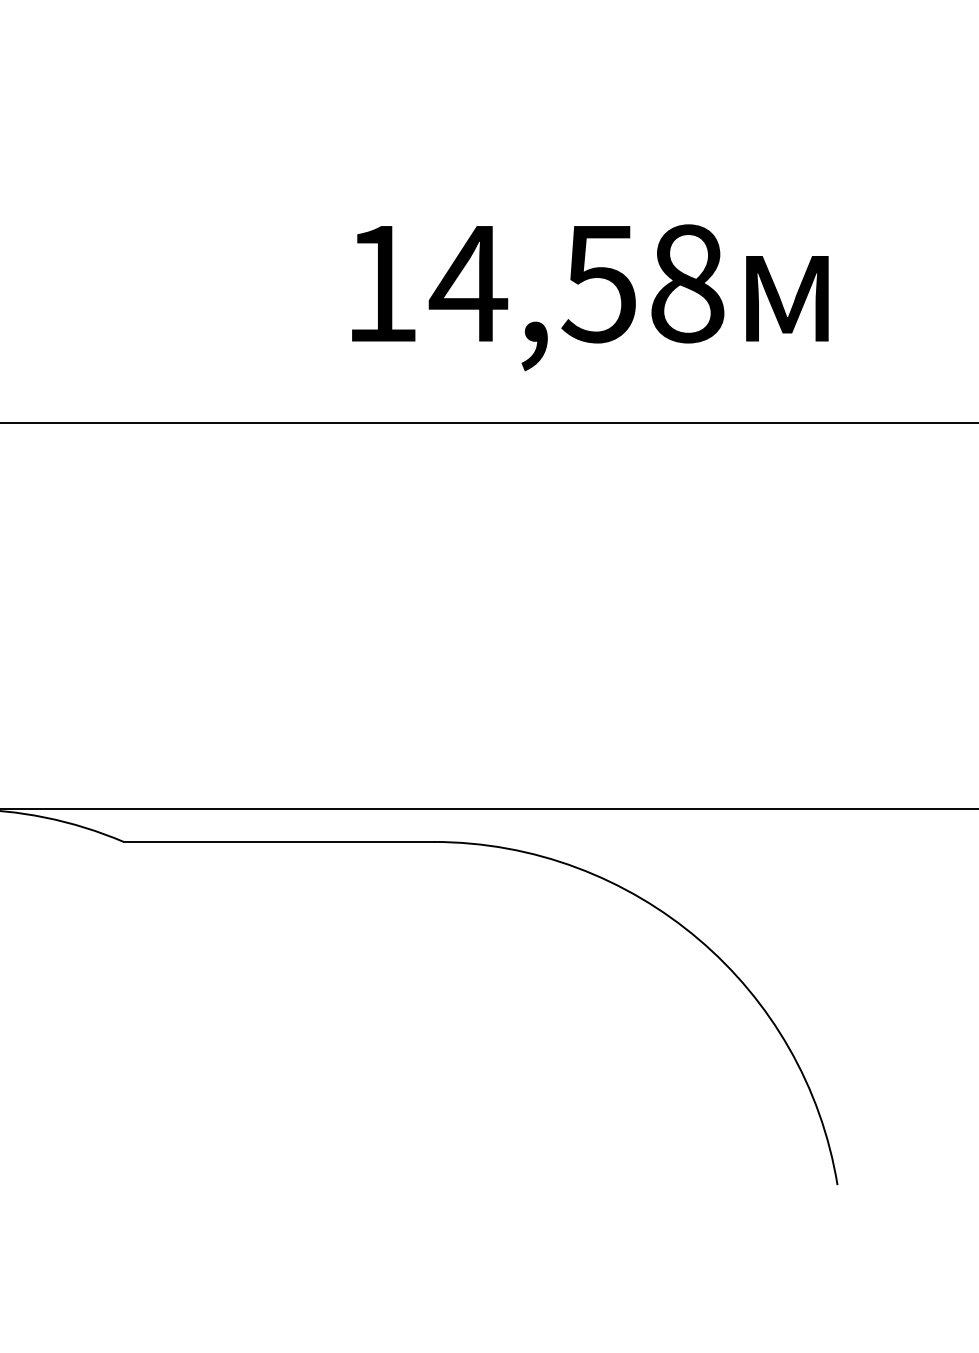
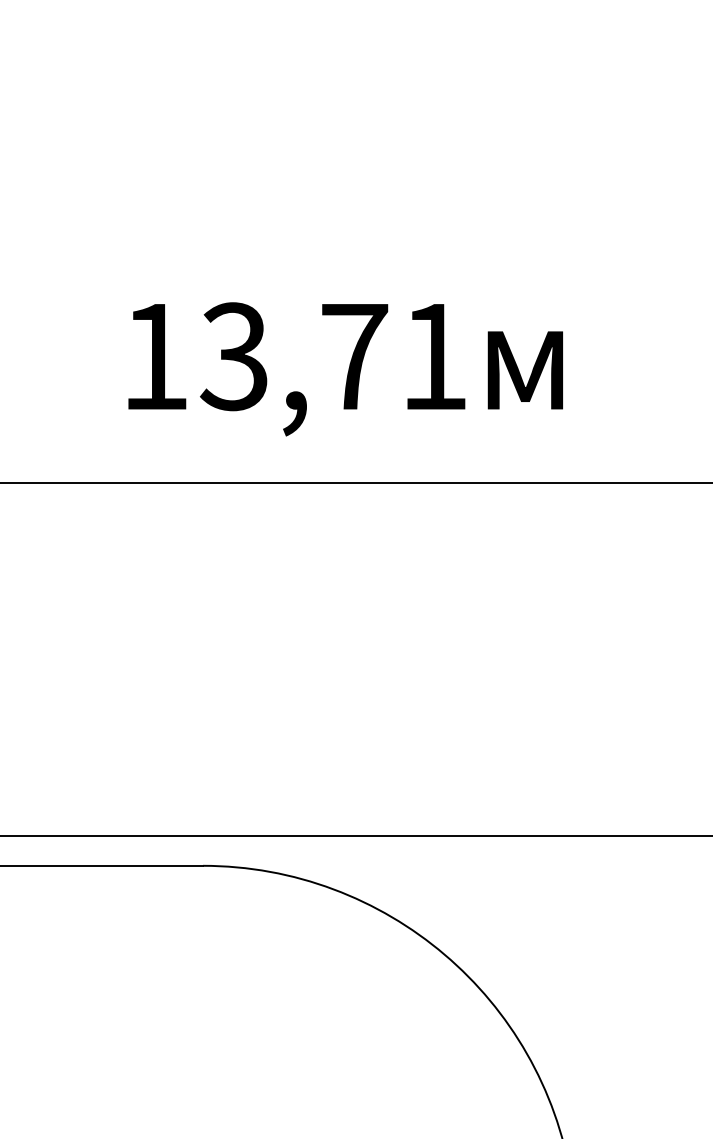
text: (576, 283) -> (333, 356), 14,58 -> 13,71

